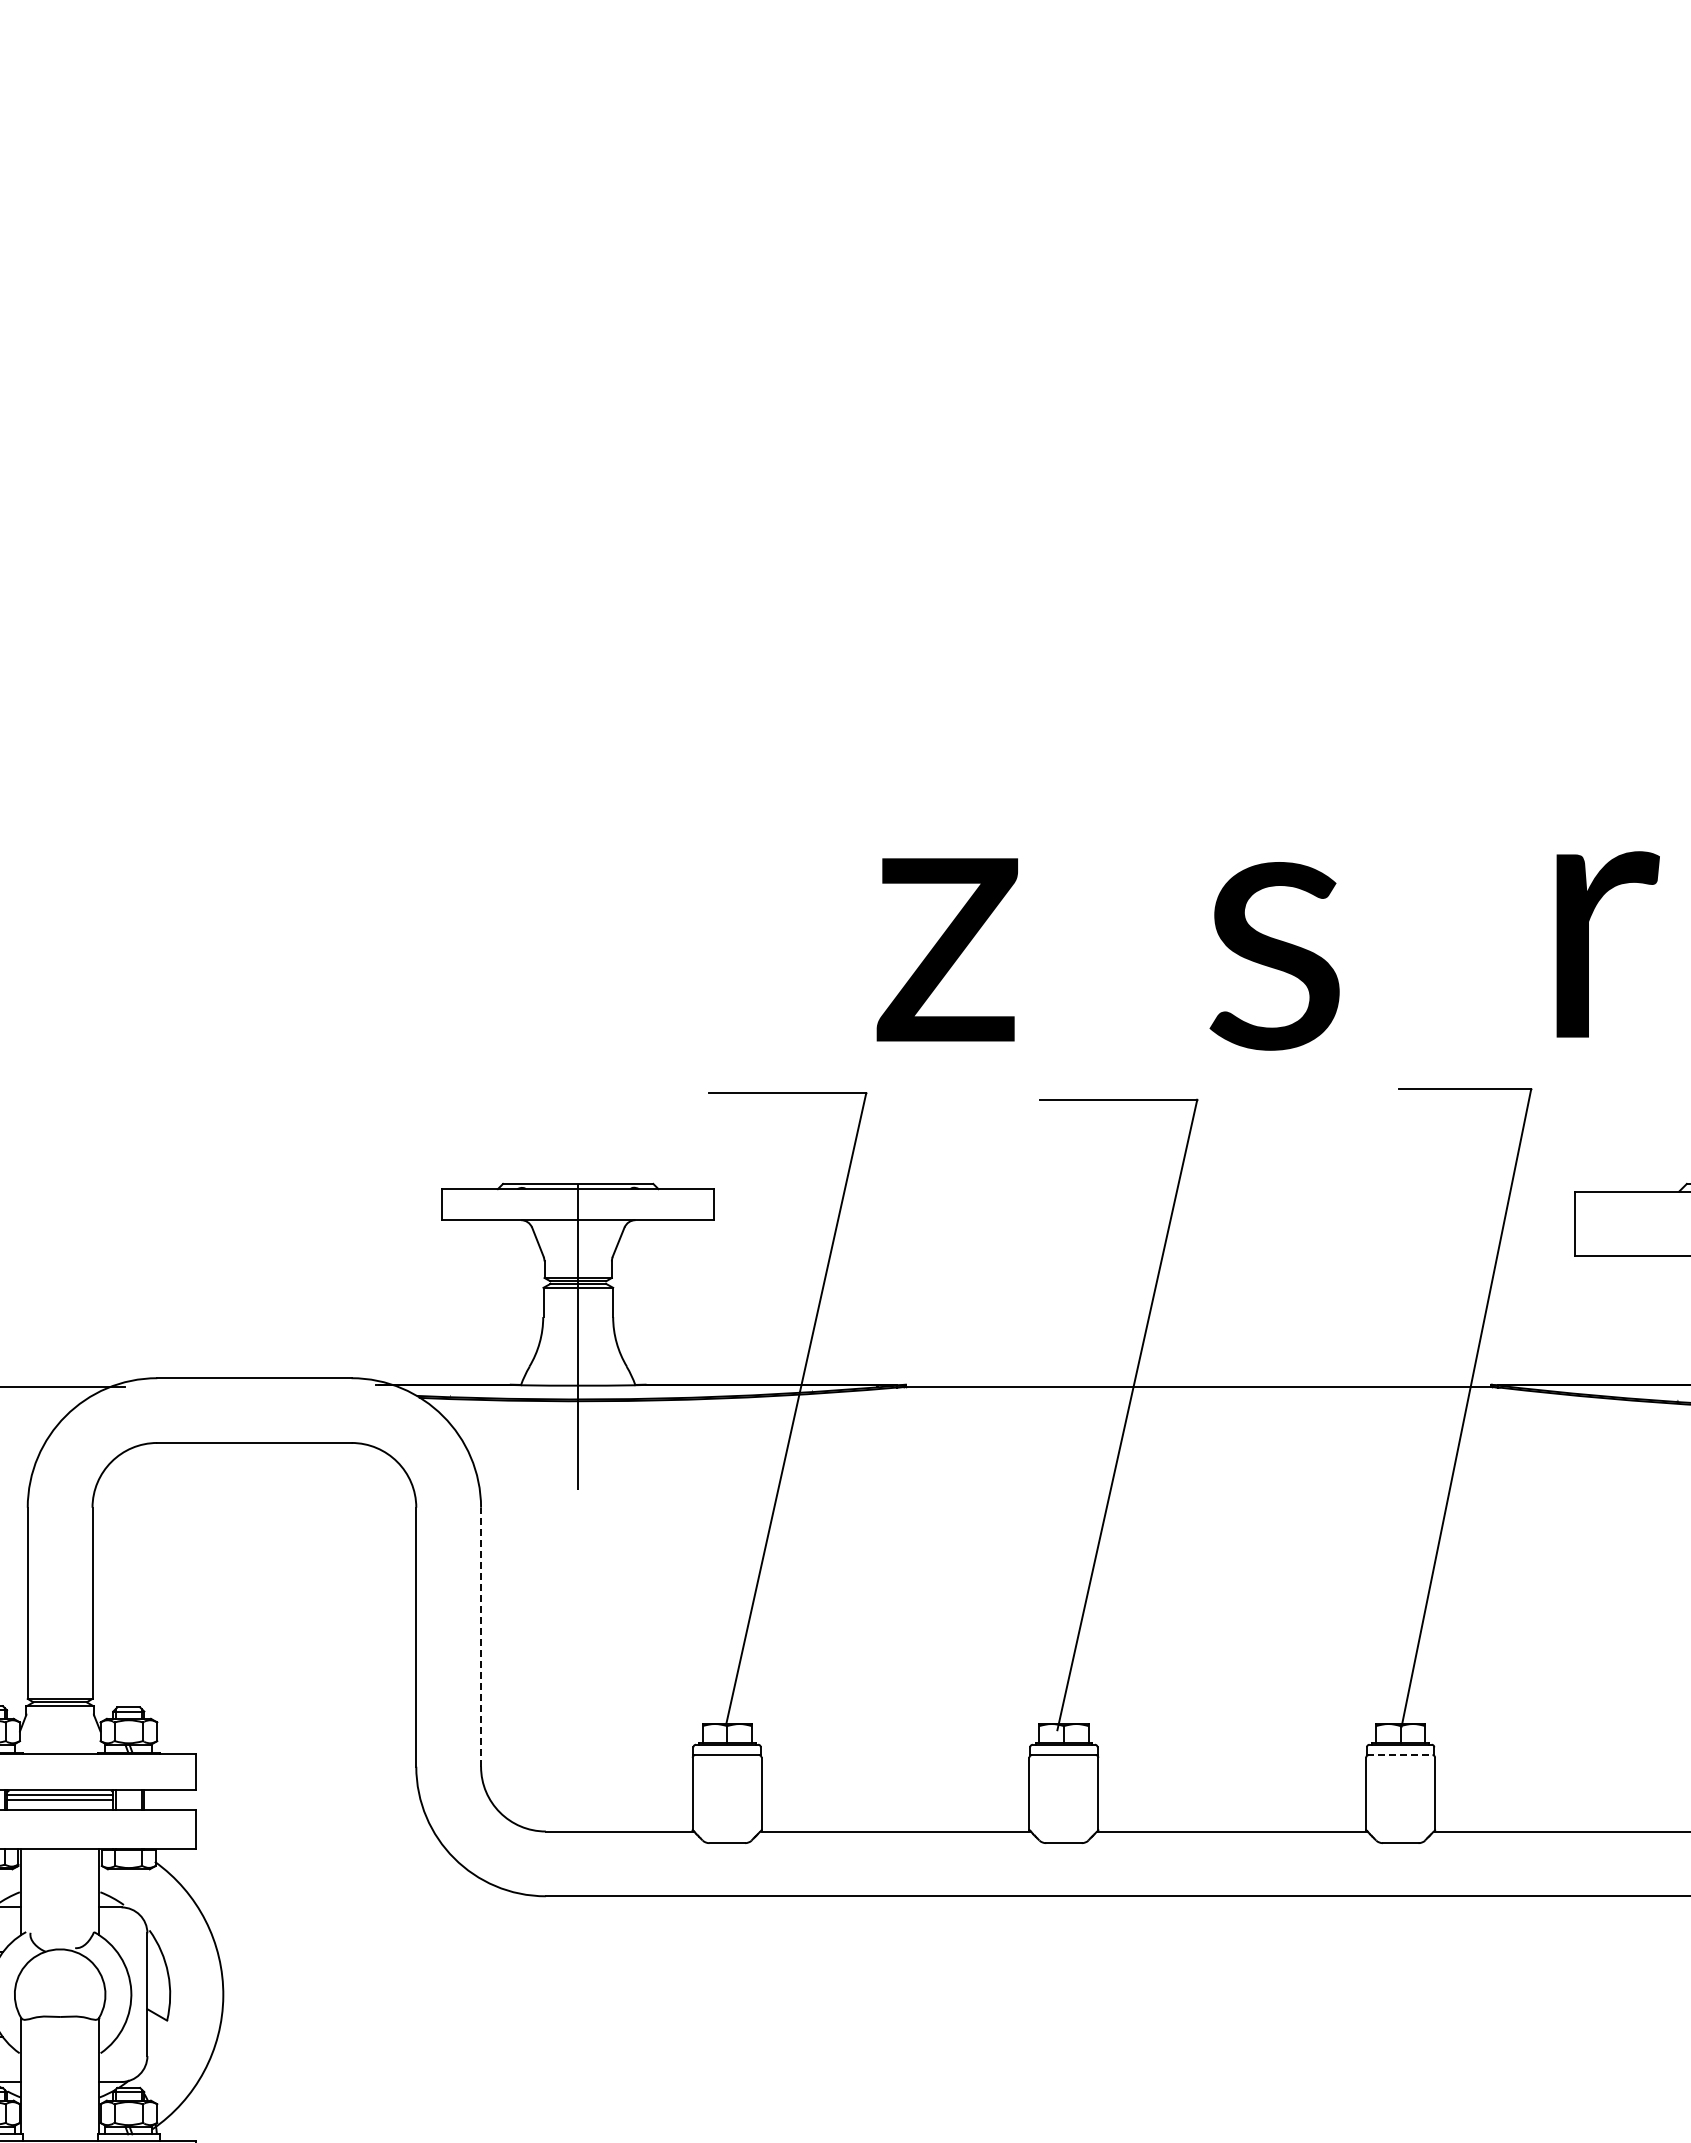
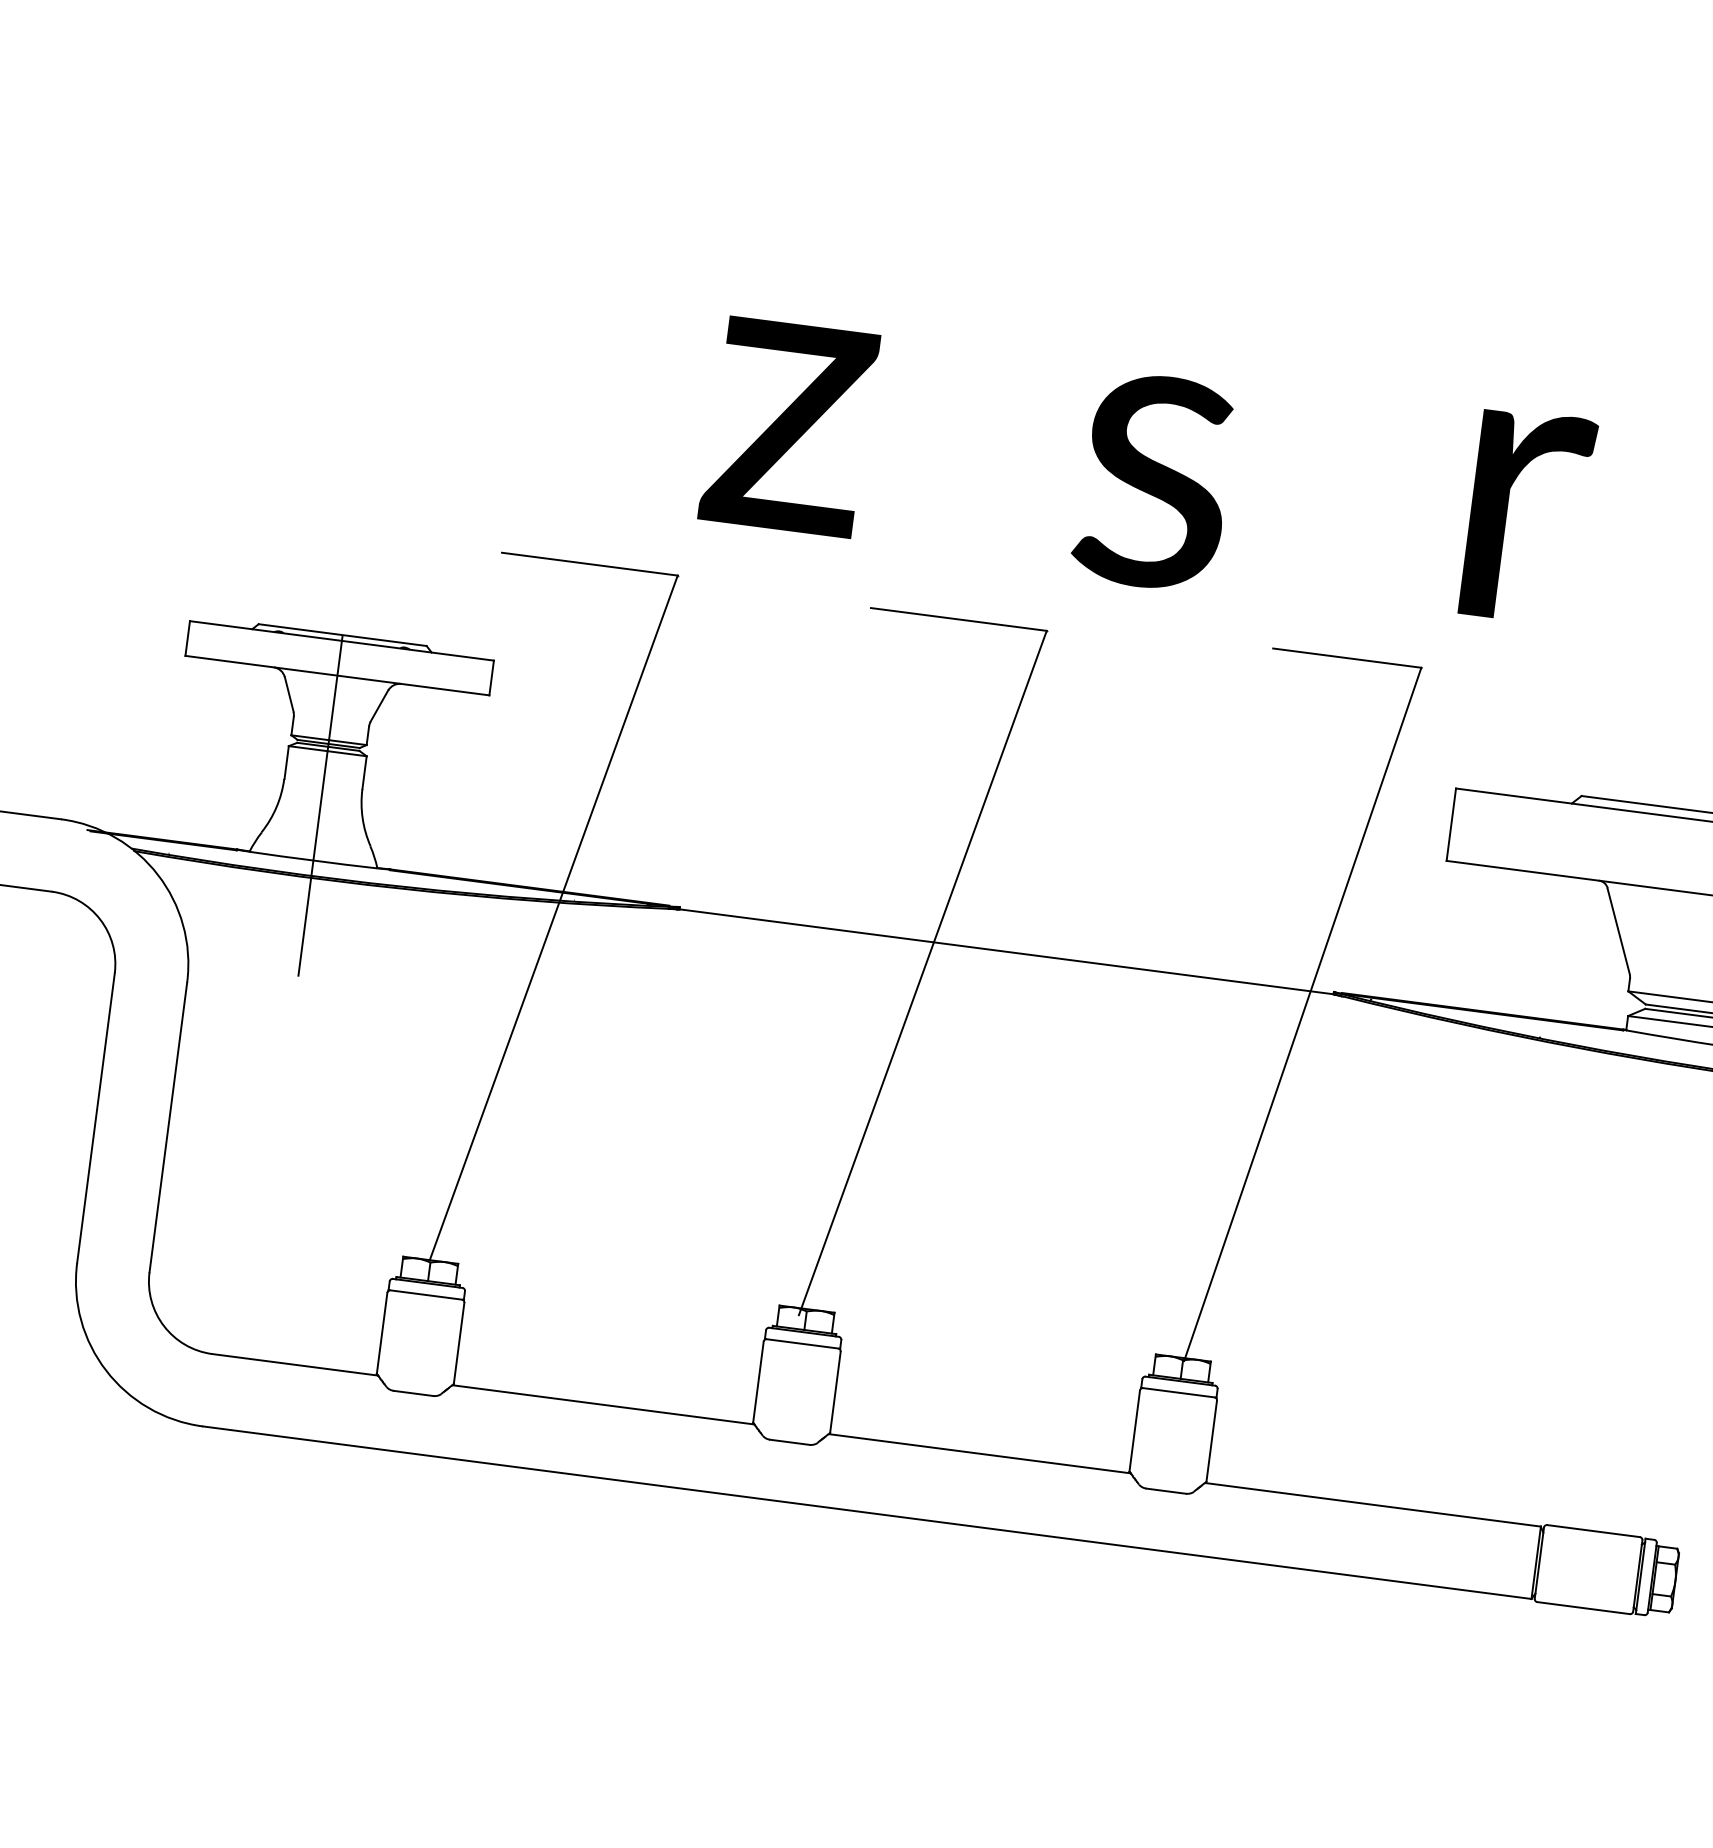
line: (481, 1637) -> (168, 1127), dashed -> solid
line: (1400, 1755) -> (1178, 1393), dashed -> solid

